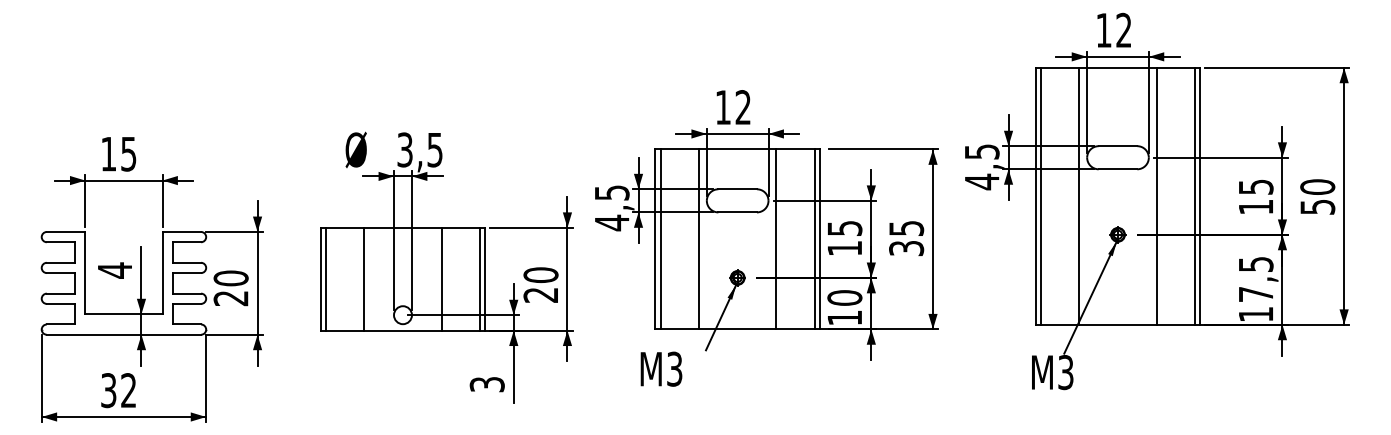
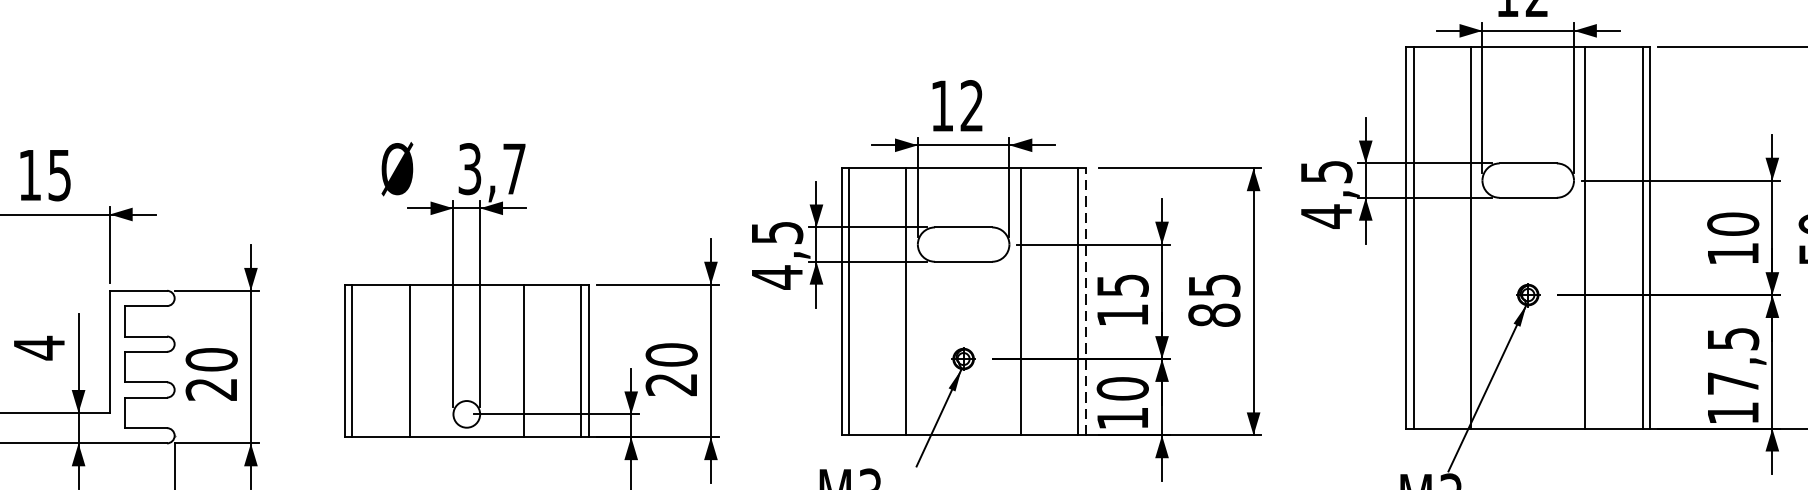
text: (434, 150) -> (513, 169), 3,5 -> 3,7
text: (1255, 186) -> (1732, 223), 15 -> 10
line: (819, 239) -> (1085, 301), solid -> dashed
text: (906, 248) -> (1214, 315), 35 -> 85

